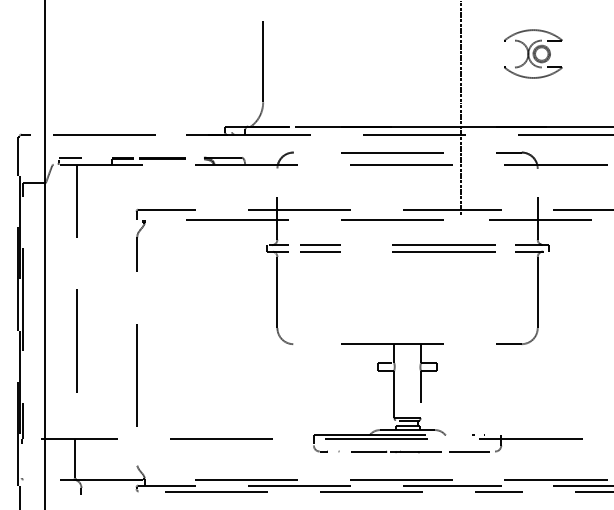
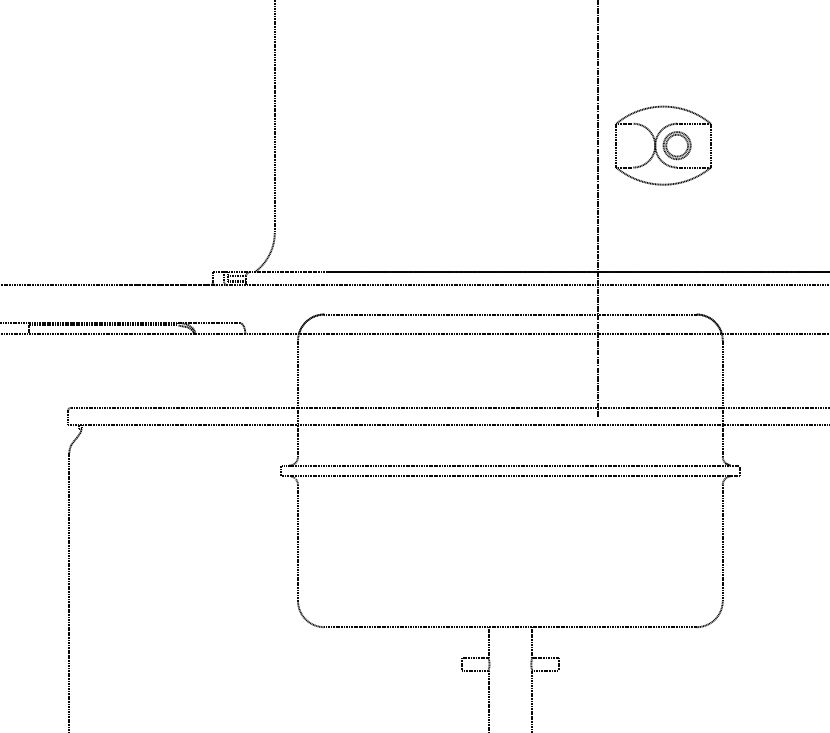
part: (533, 53) -> (663, 144), moved

